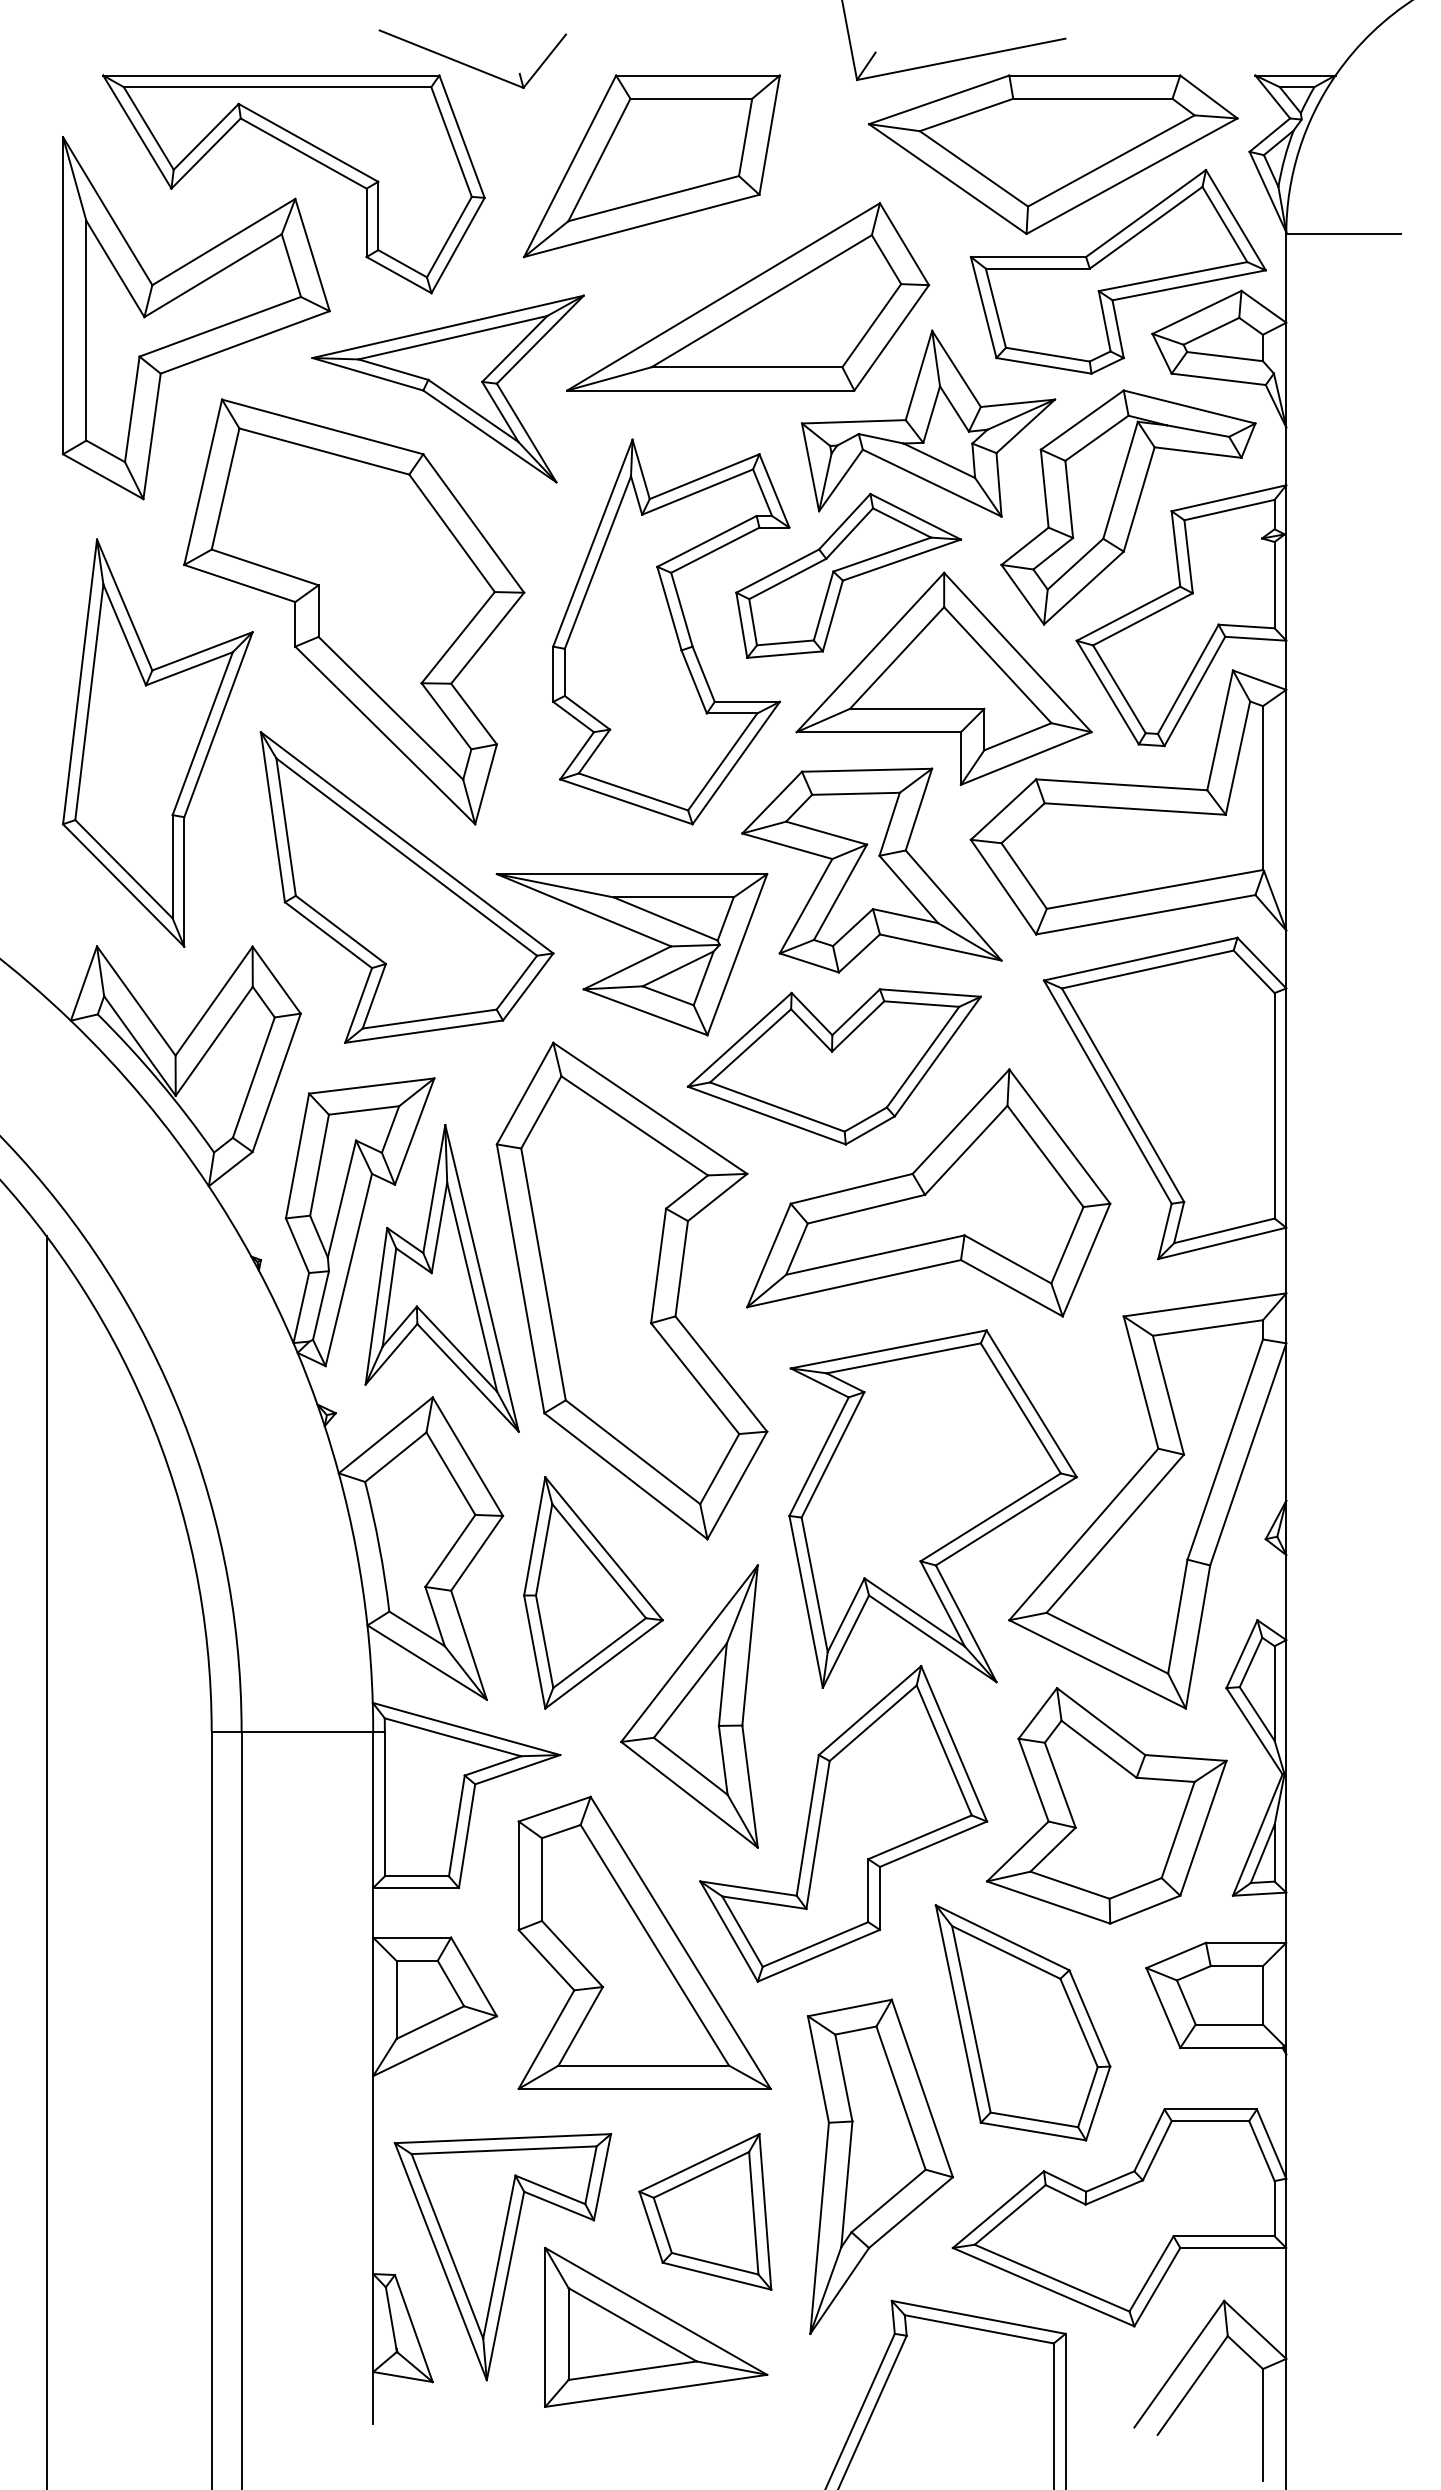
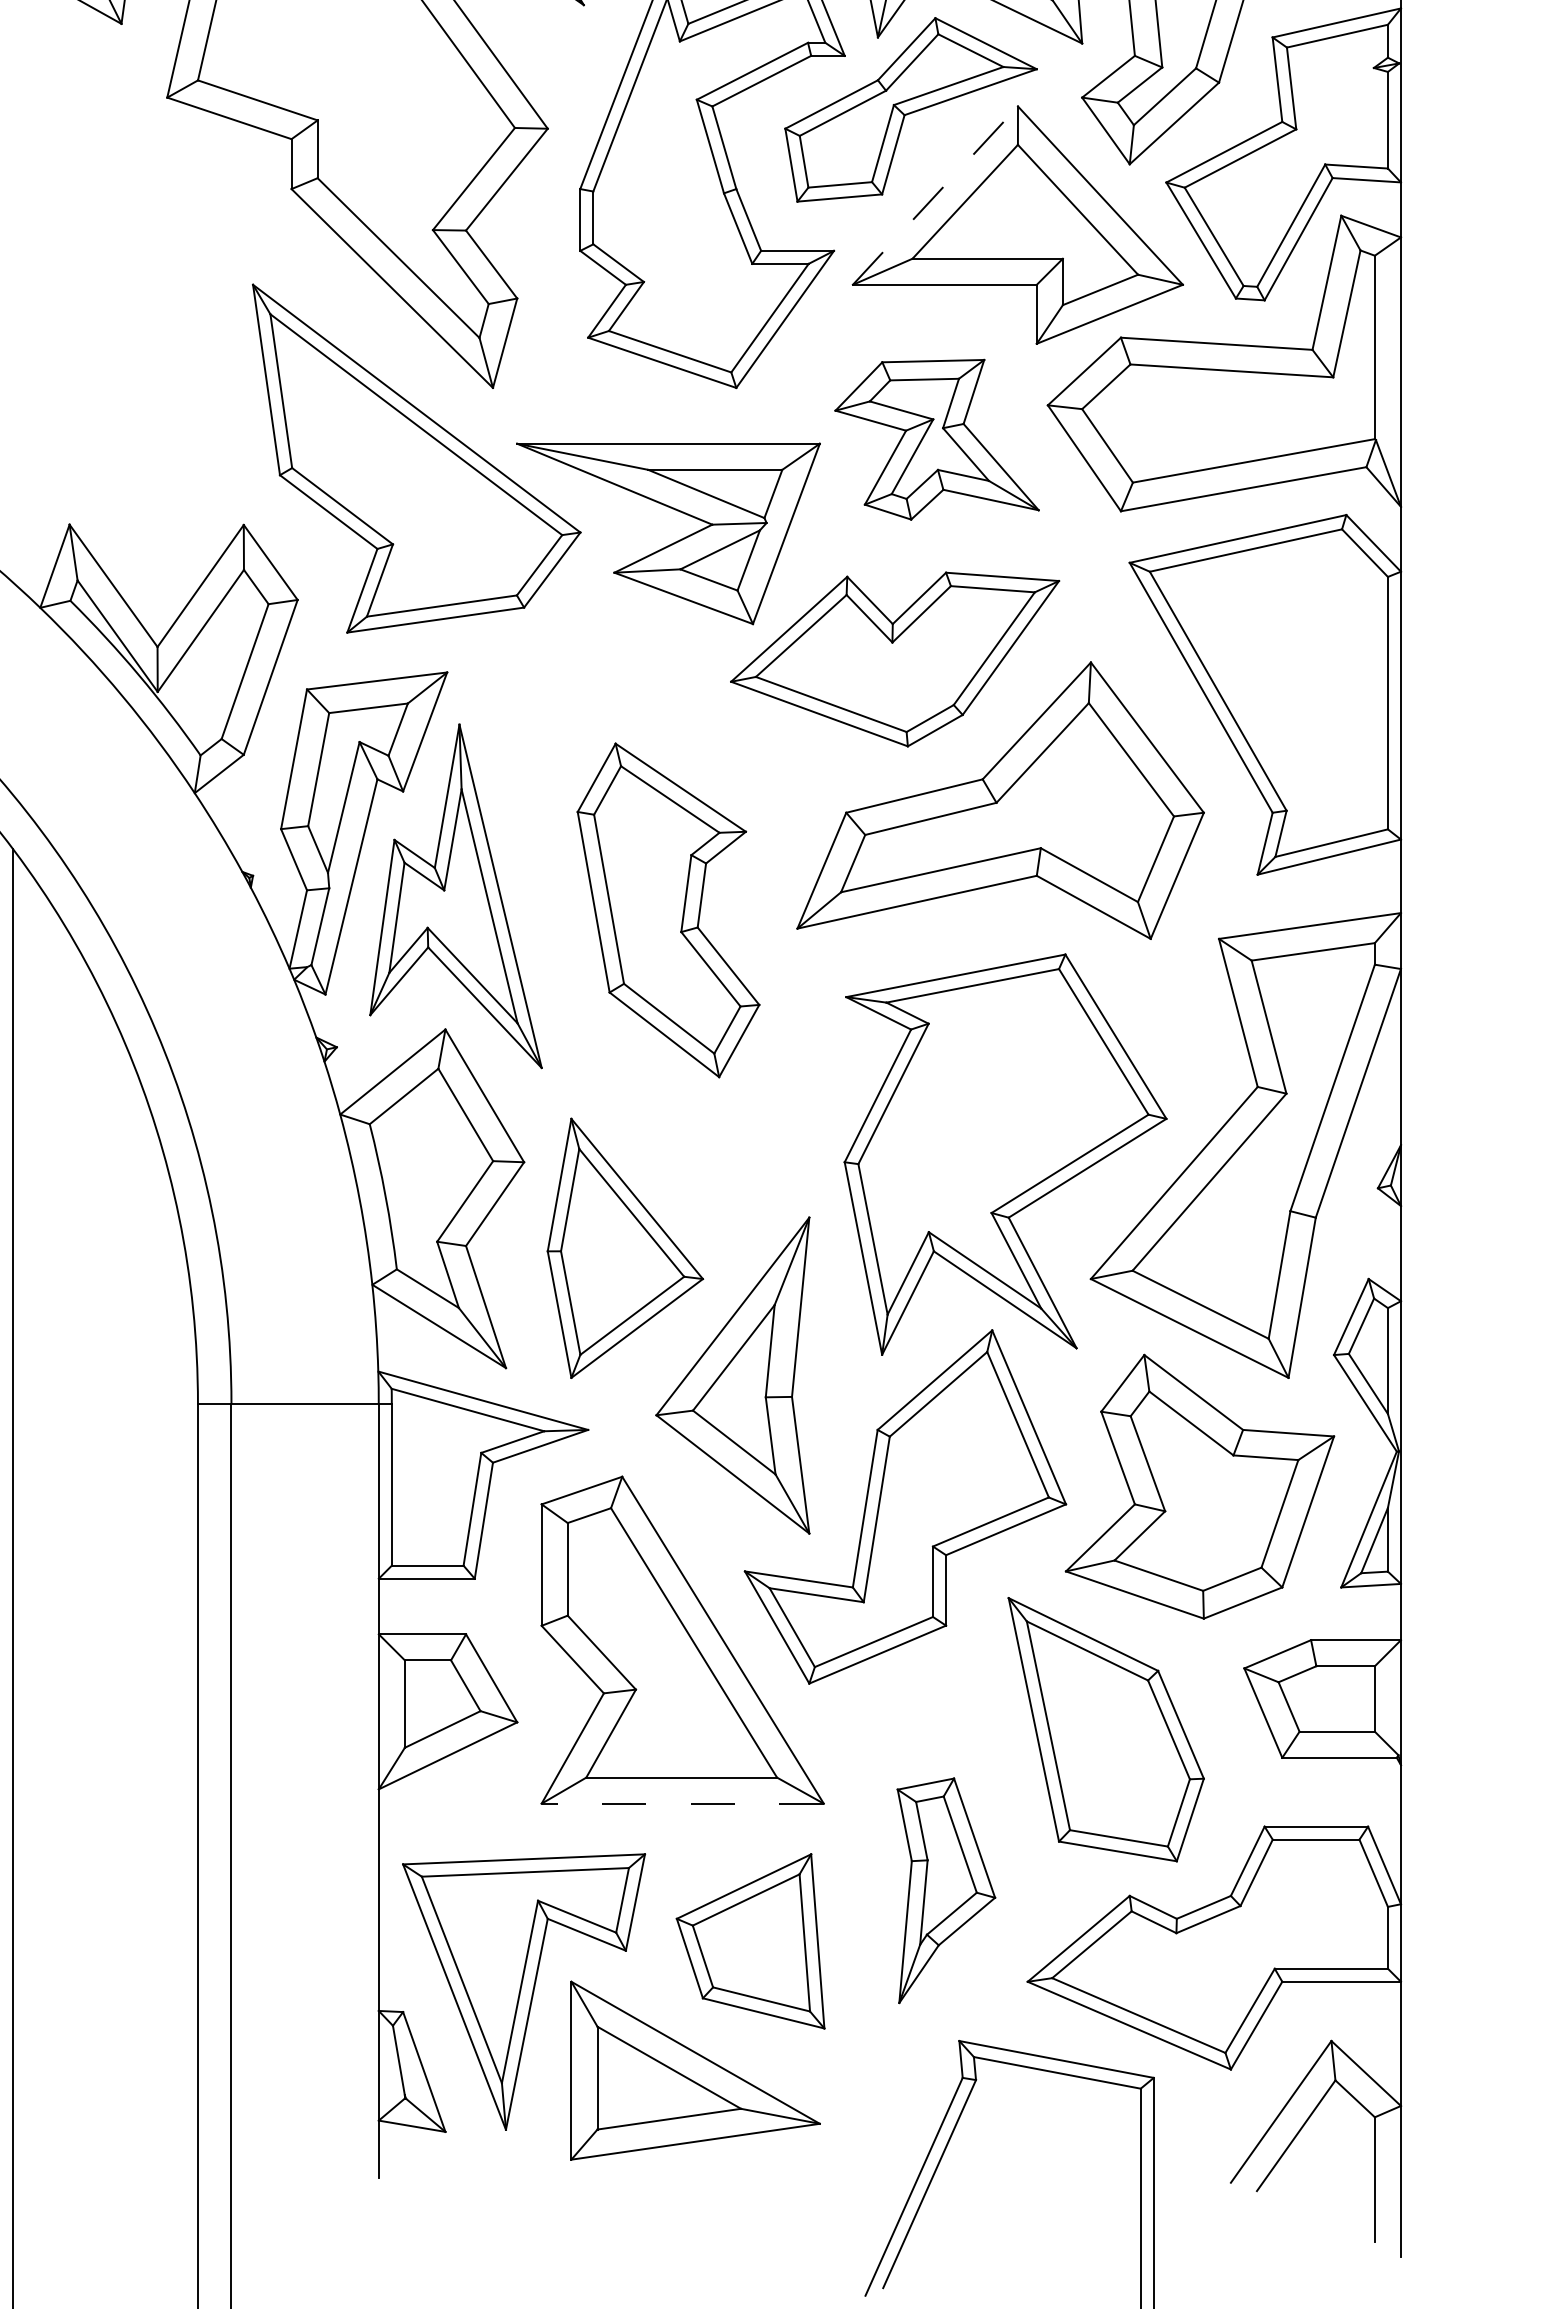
line: (870, 652) -> (935, 195), solid -> dashed
part: (157, 742) -> (137, 296), removed
part: (871, 870) -> (936, 439), size x0.7
part: (631, 1290) -> (667, 909), size x0.6
line: (644, 2088) -> (682, 1803), solid -> dashed
part: (879, 2166) -> (945, 1890), size x0.6

